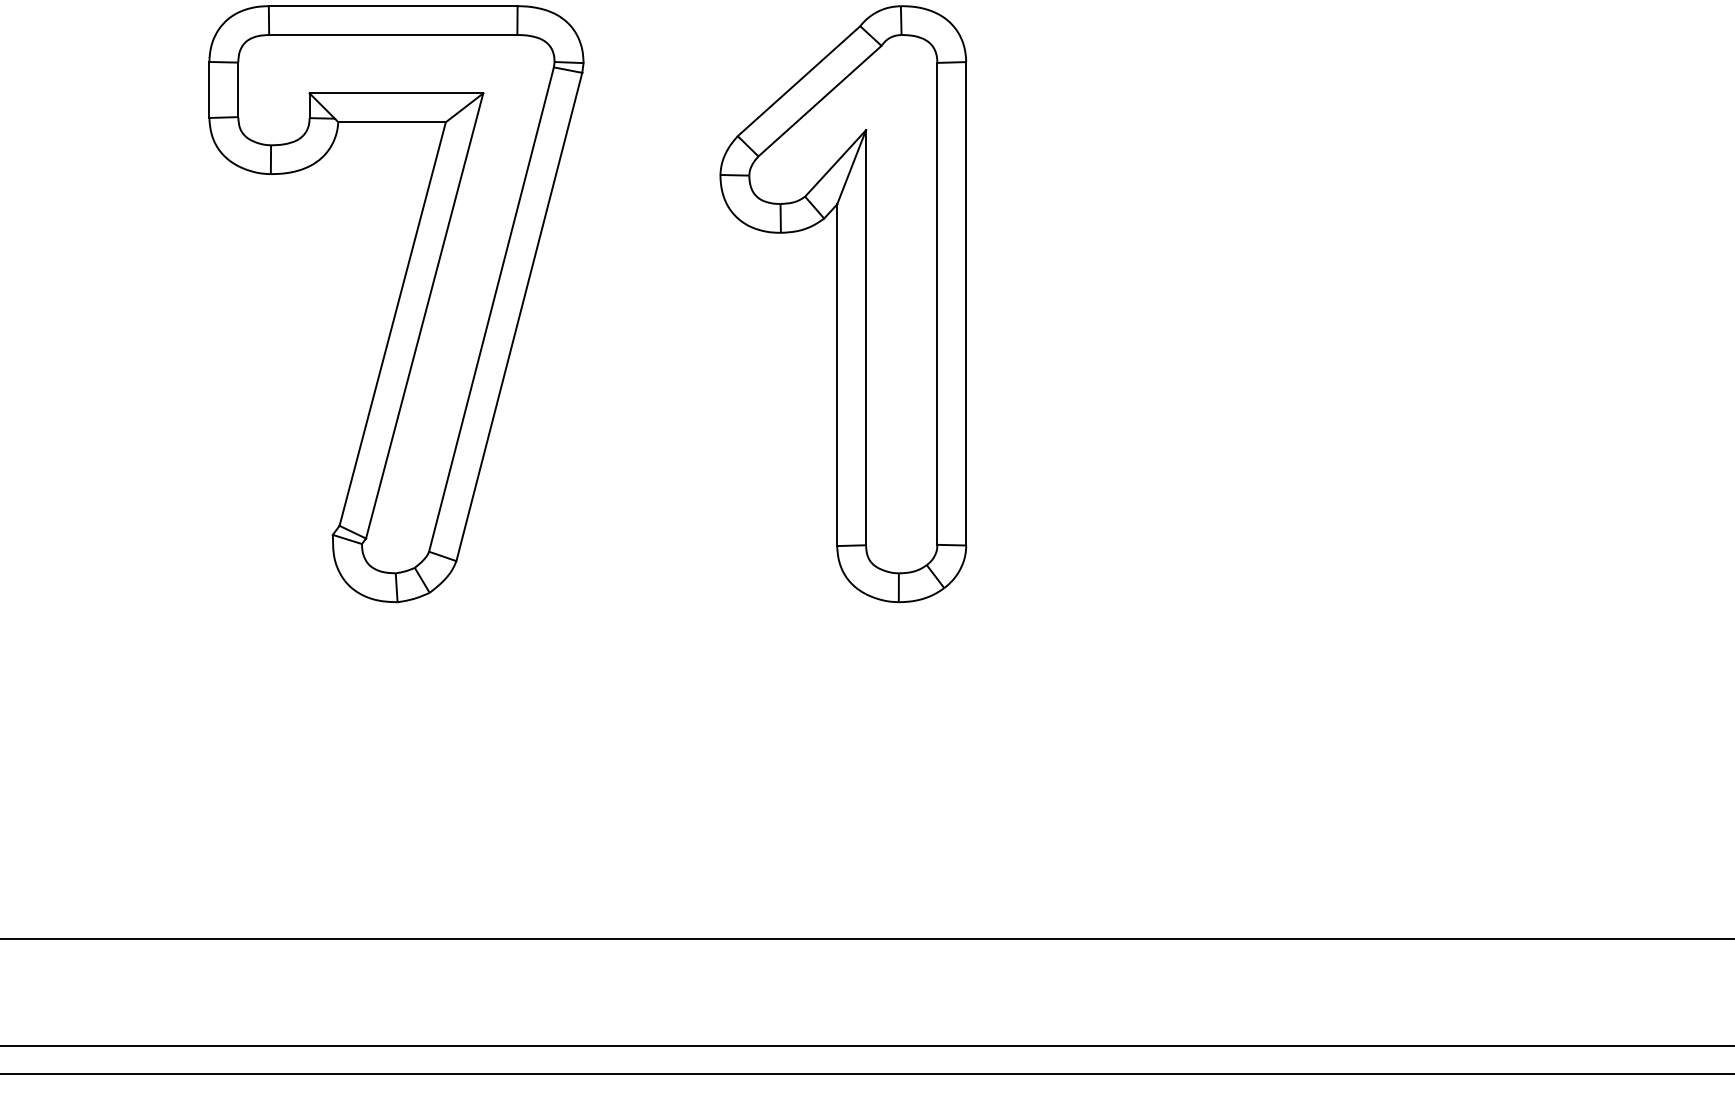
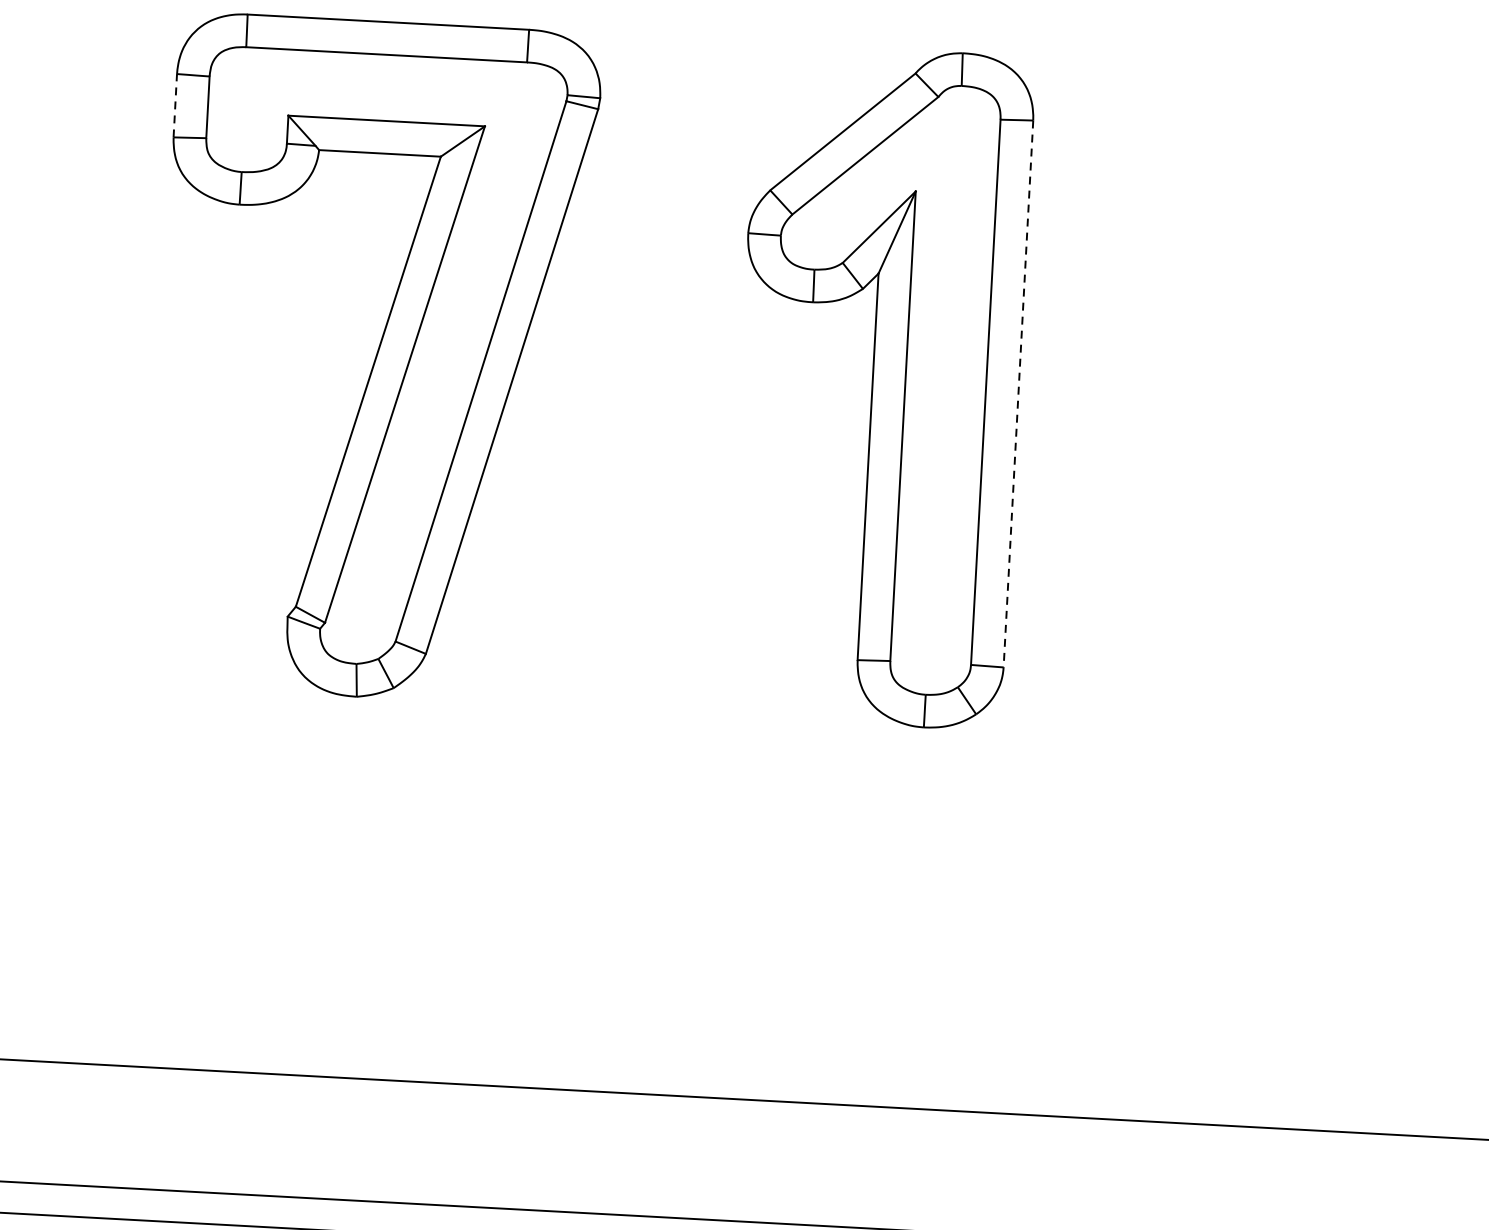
line: (209, 90) -> (175, 106), solid -> dashed
line: (966, 303) -> (1018, 393), solid -> dashed

